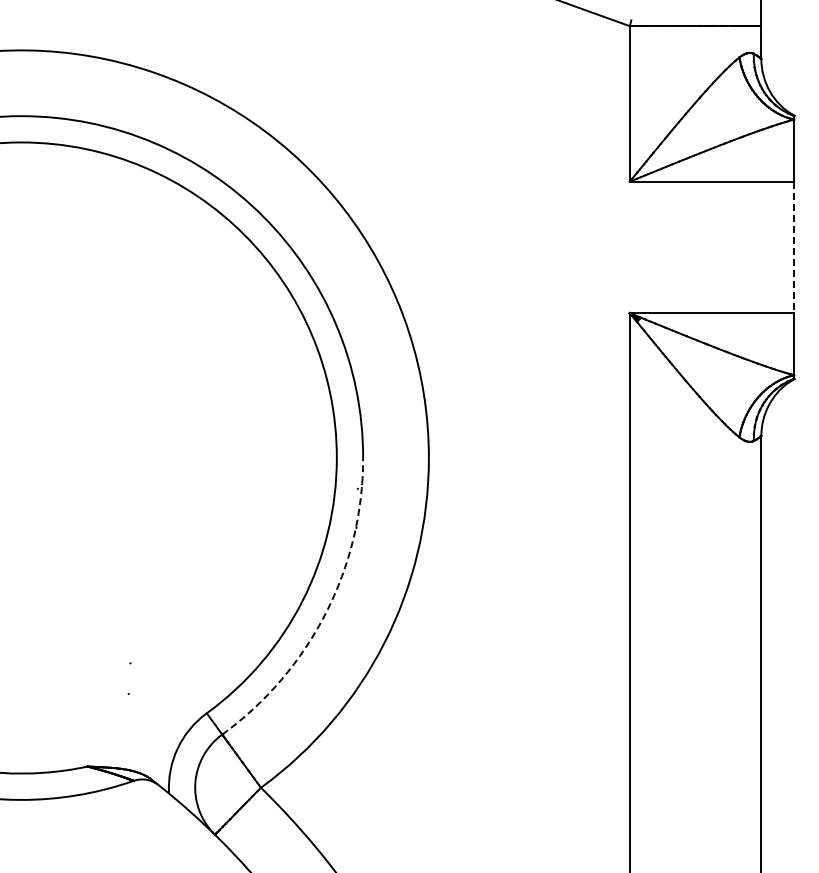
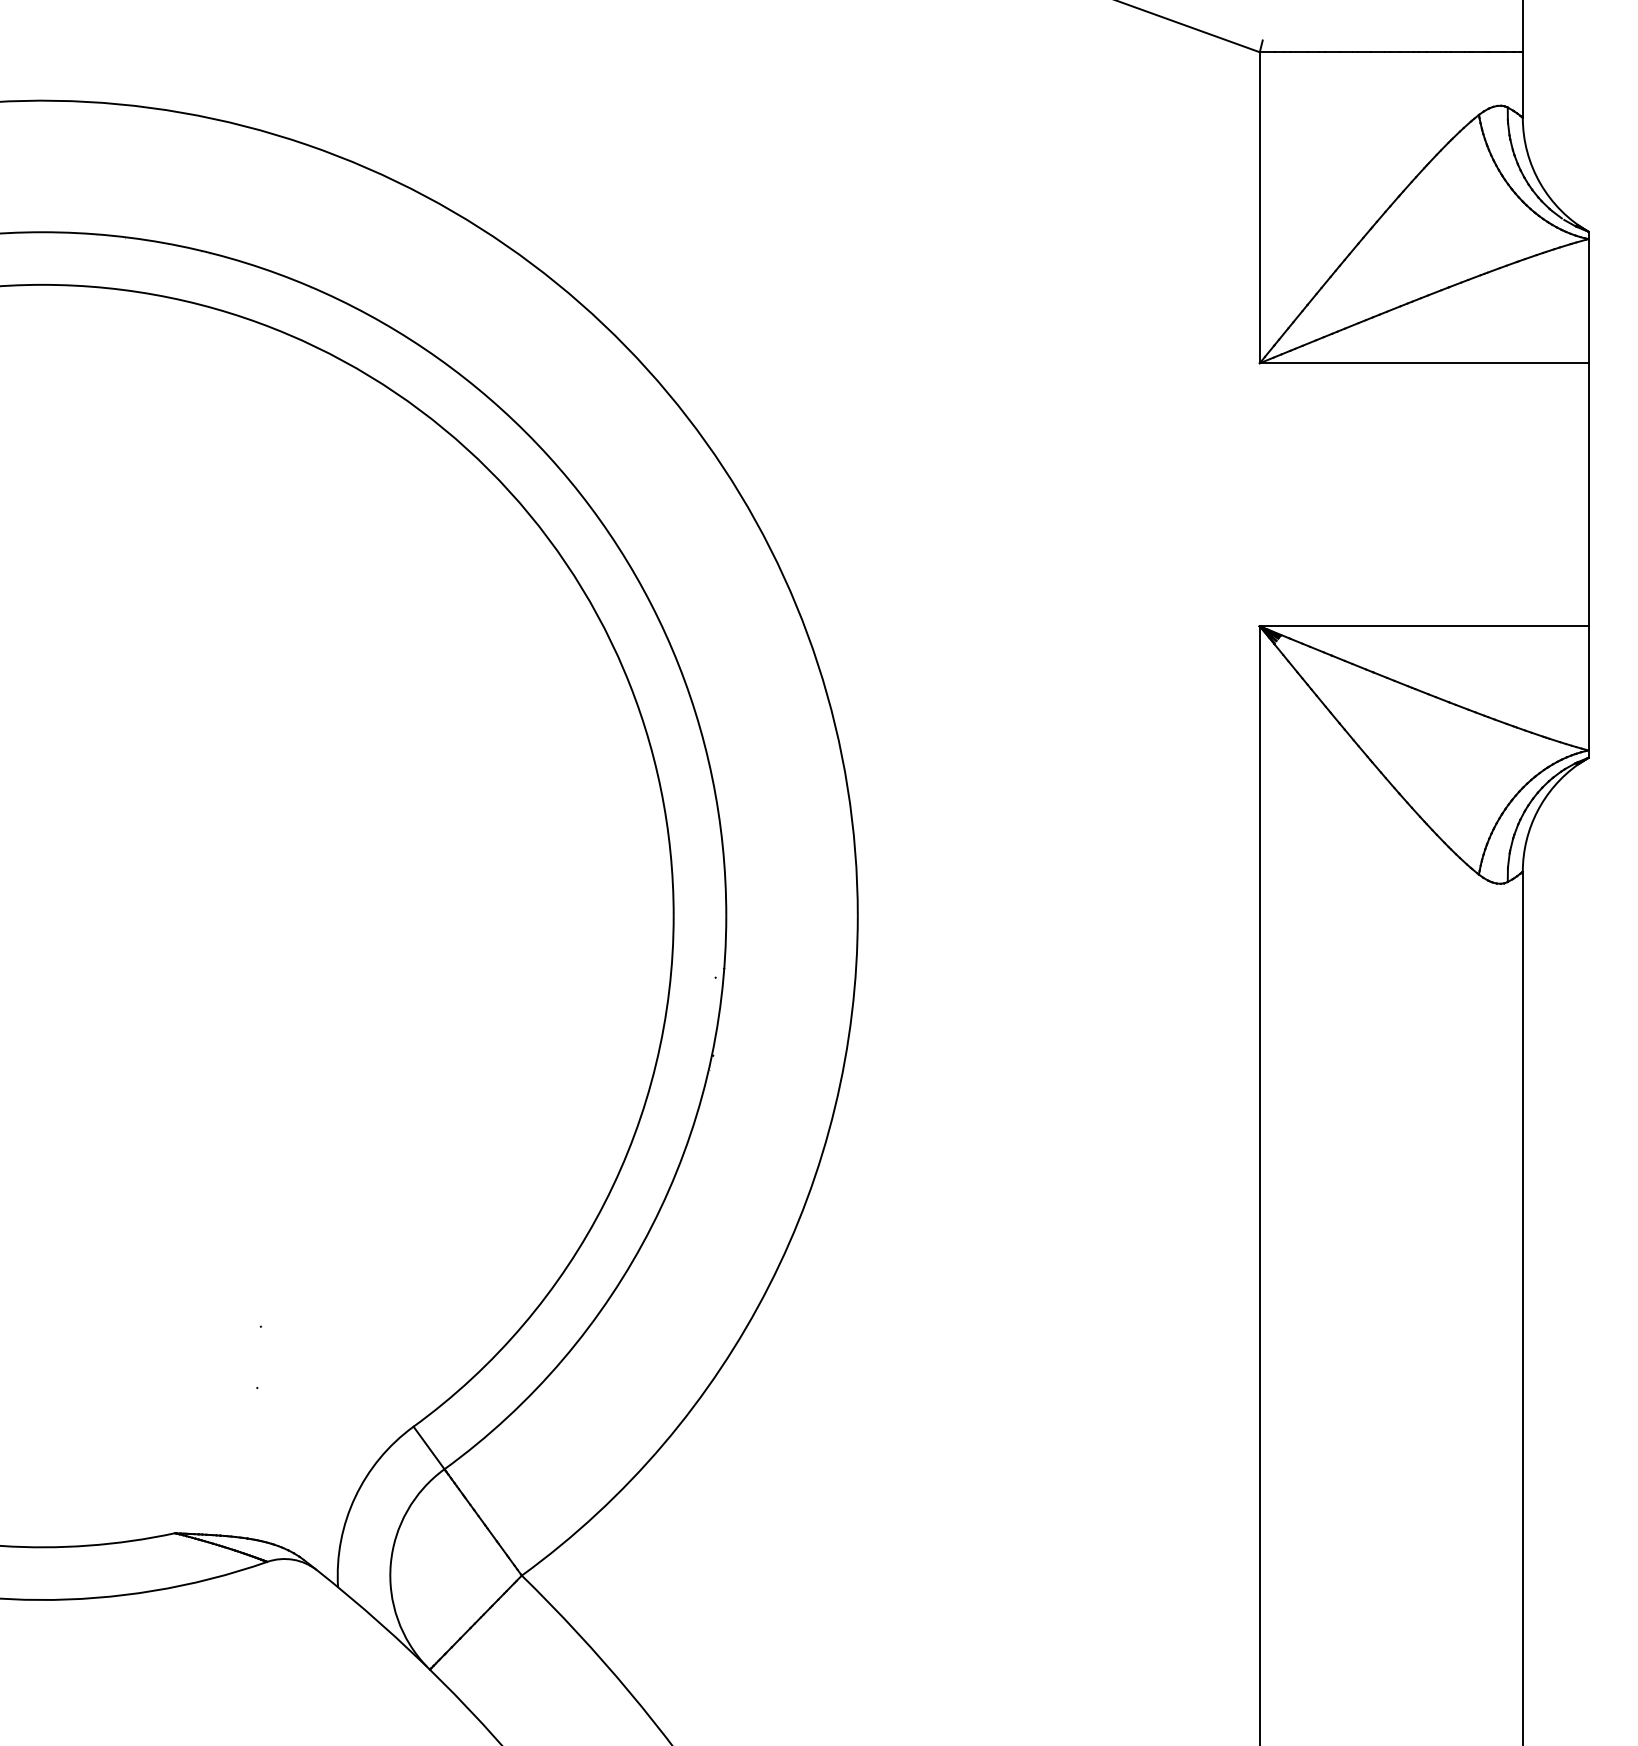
line: (794, 247) -> (1589, 494), dashed -> solid
arc: (325, 613) -> (650, 1227), dashed -> solid

